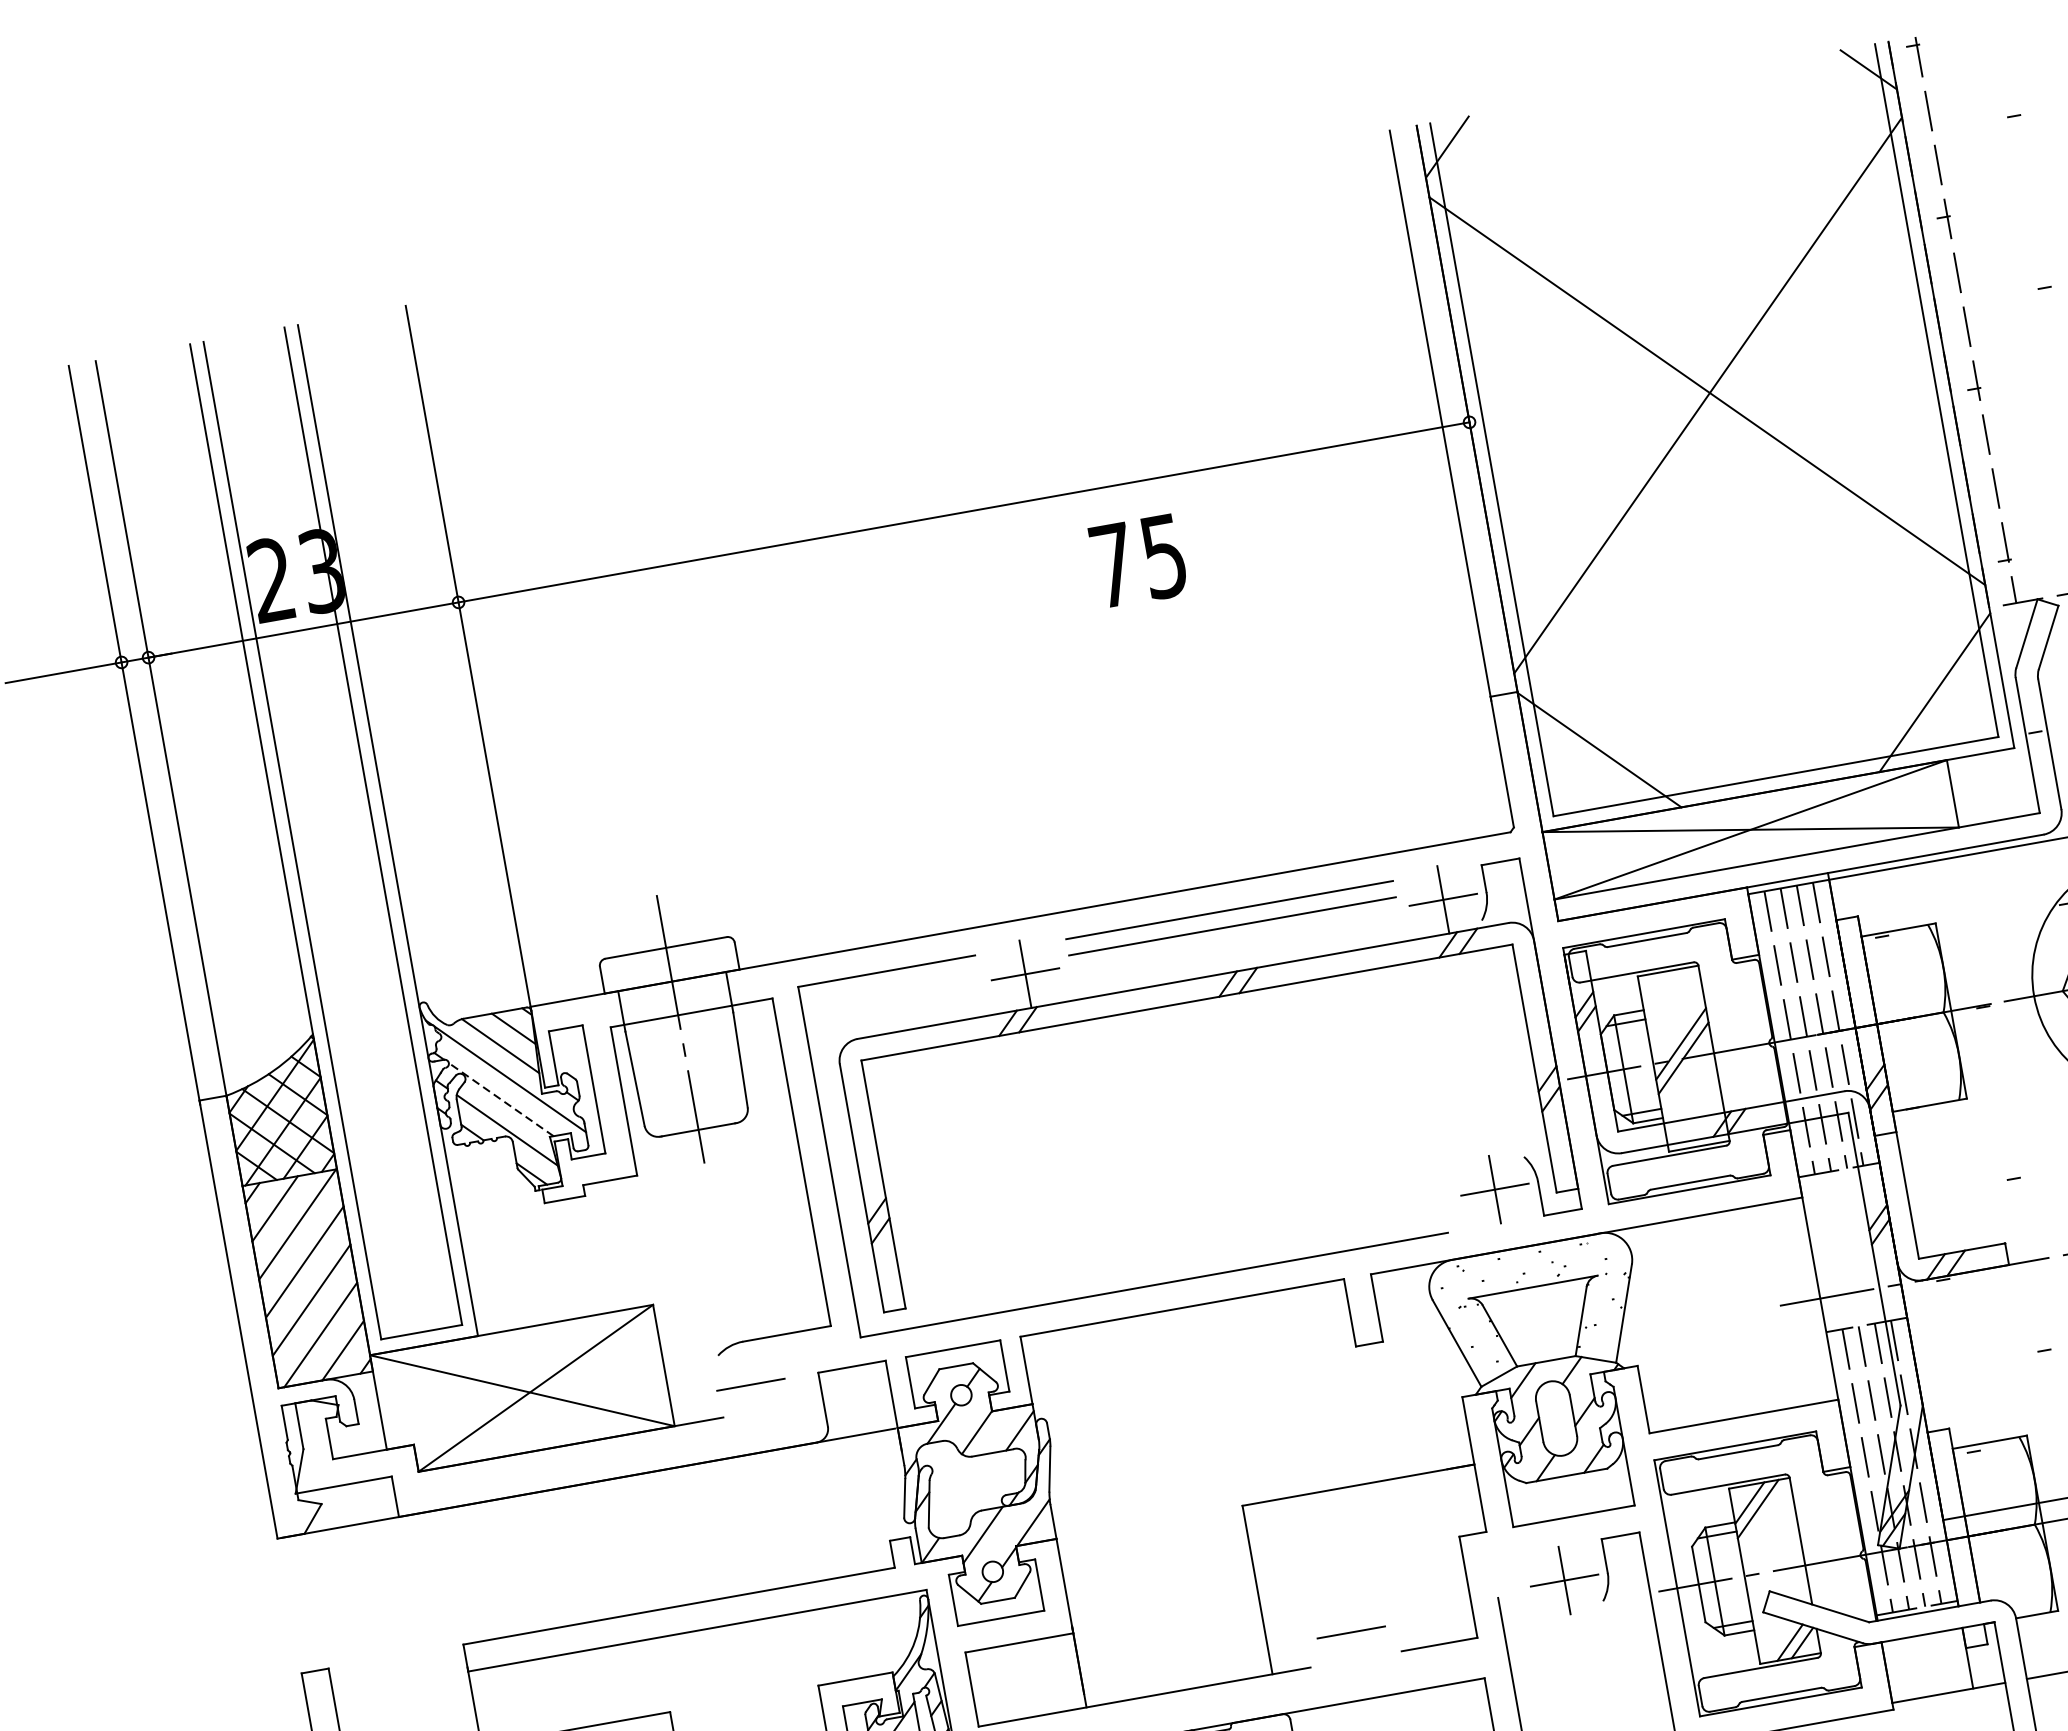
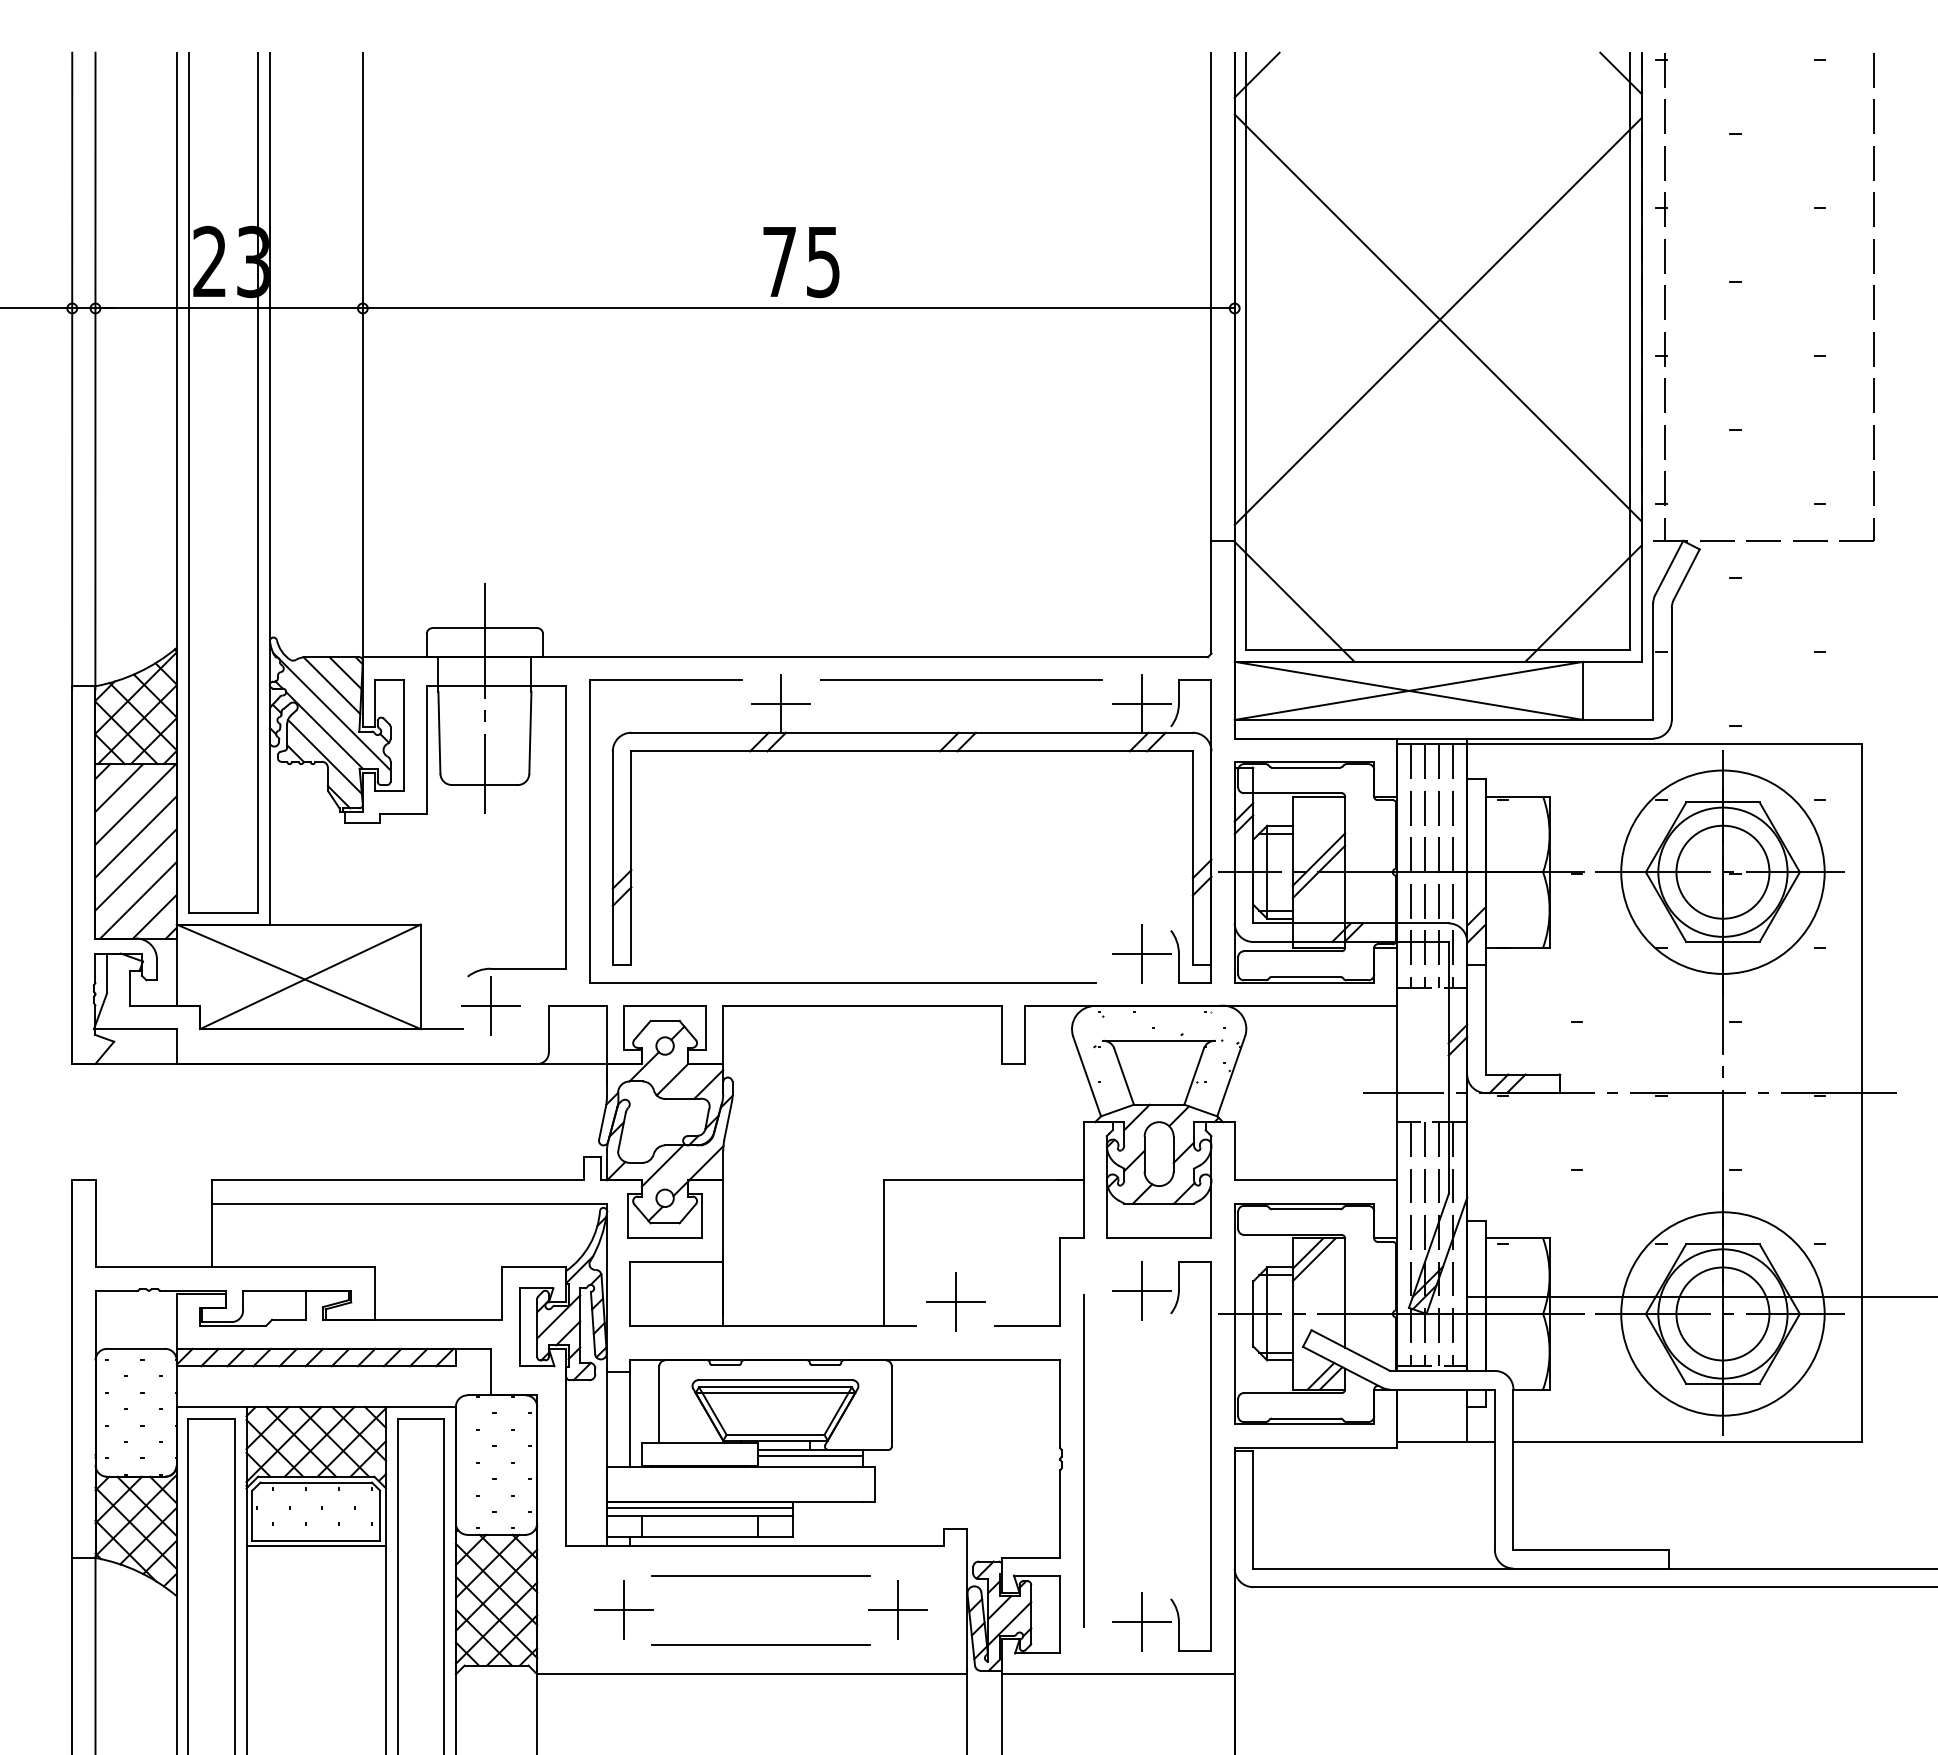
text: (1138, 561) -> (801, 262), moved
line: (1232, 925) -> (961, 693), removed
line: (501, 1099) -> (324, 730), dashed -> solid
line: (750, 1384) -> (490, 1005), added
line: (1351, 1632) -> (955, 1302), added

